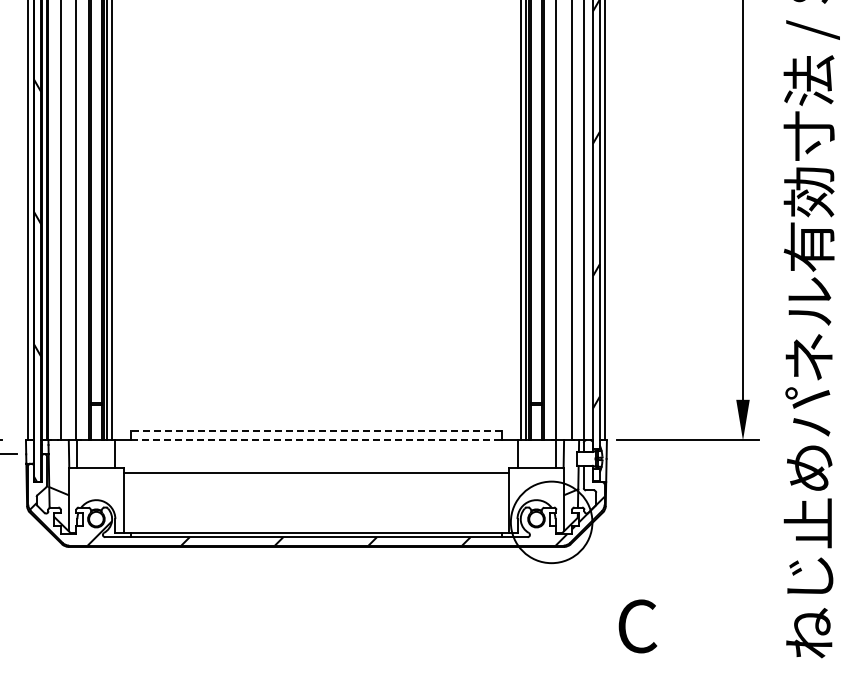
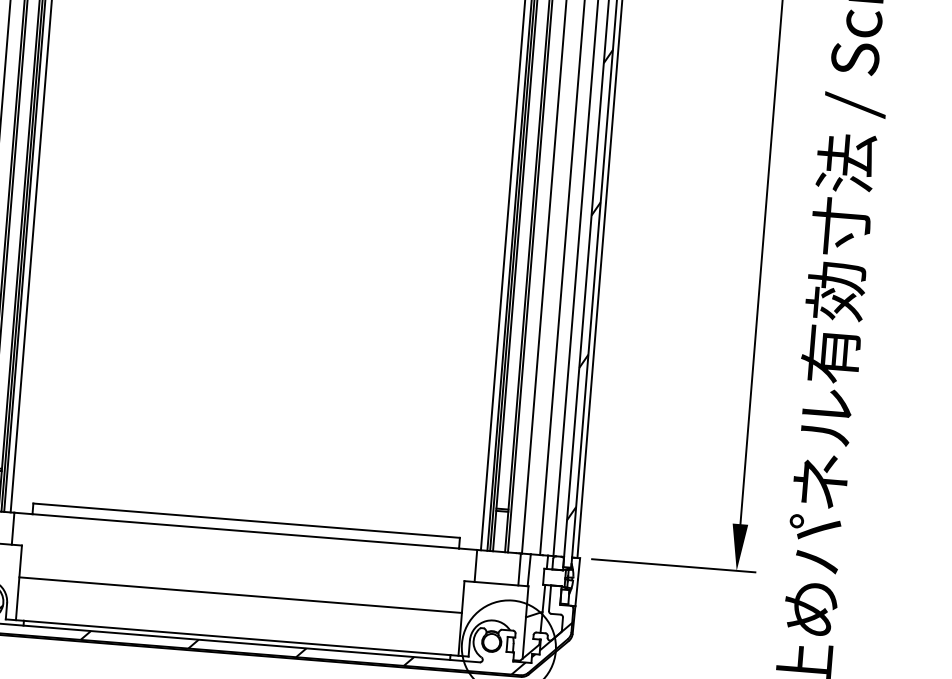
line: (315, 431) -> (245, 521), dashed -> solid
line: (316, 440) -> (245, 531), dashed -> solid
line: (316, 472) -> (240, 594), moved

